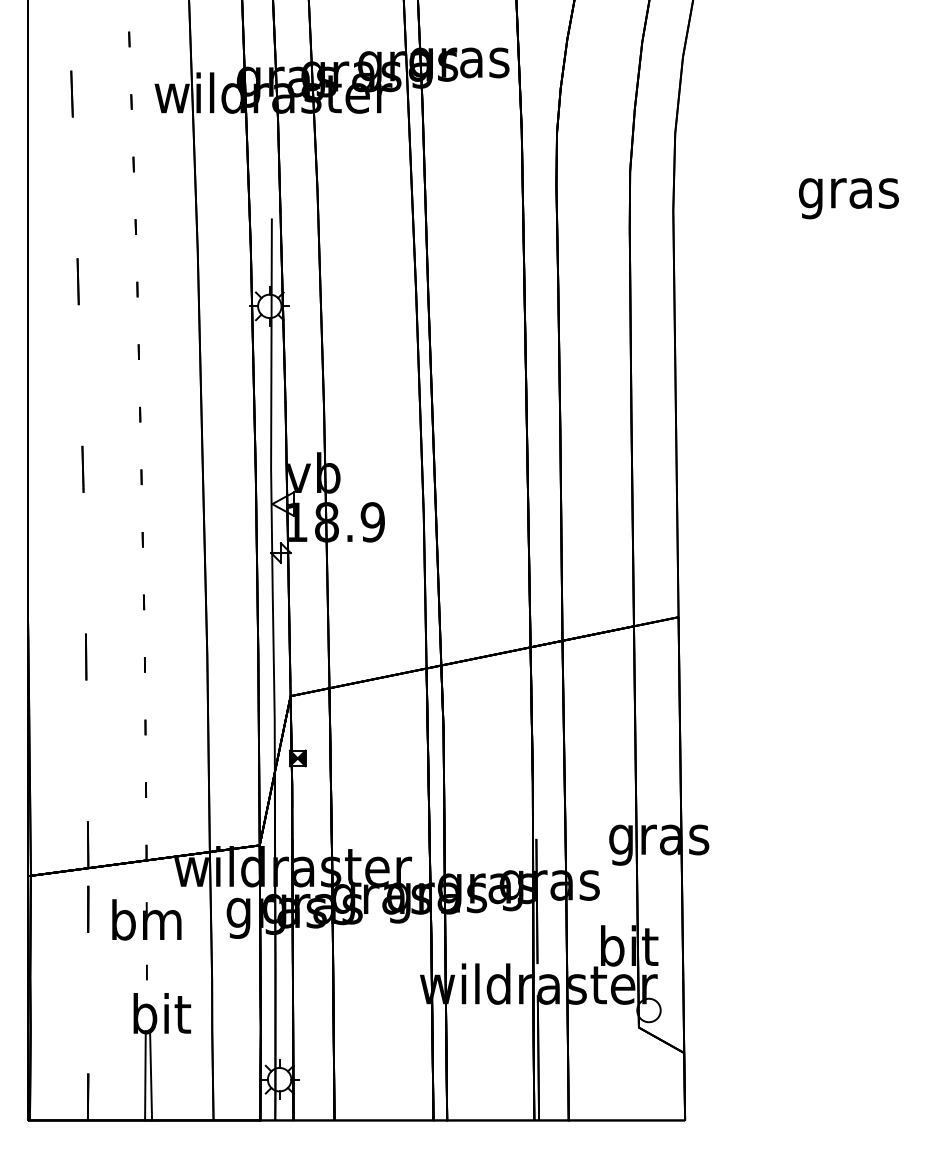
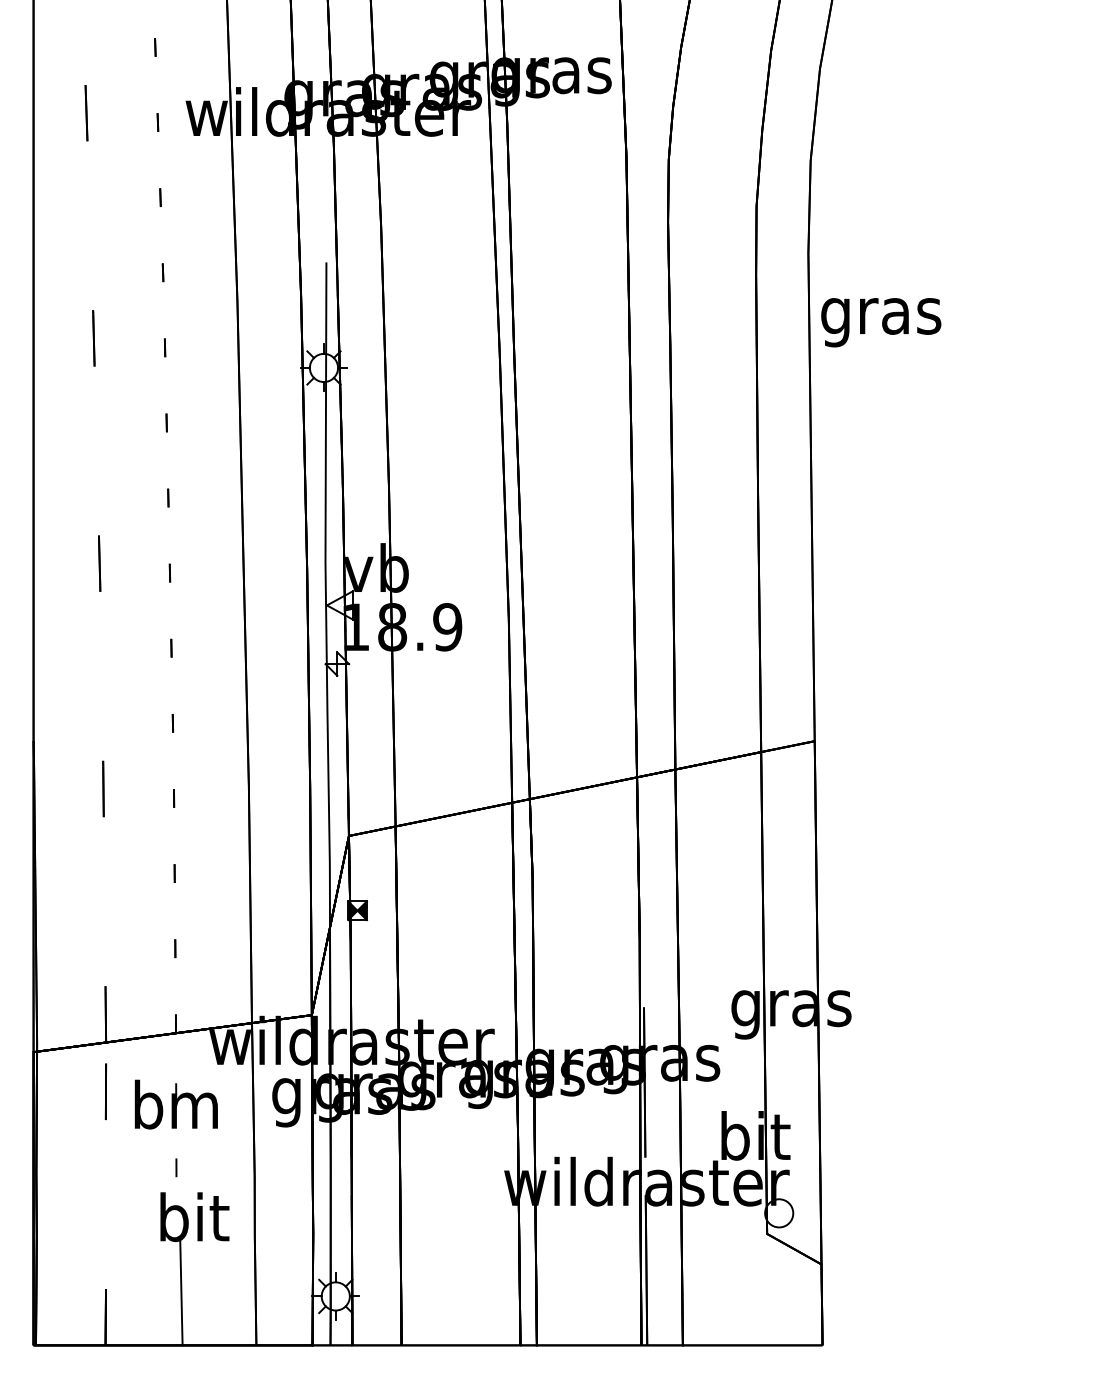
text: (849, 198) -> (881, 322), moved
line: (145, 1075) -> (174, 1291), removed

